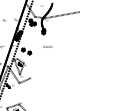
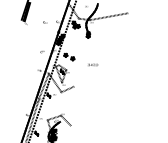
text: (48, 46) -> (93, 64), moved

